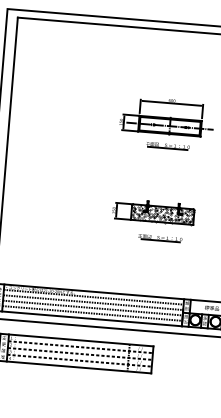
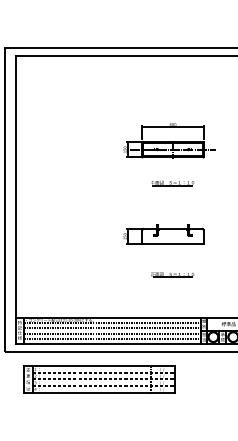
part: (167, 146) -> (172, 183), moved
hatch: (162, 214) -> (172, 236), removed
part: (160, 237) -> (172, 274), moved

